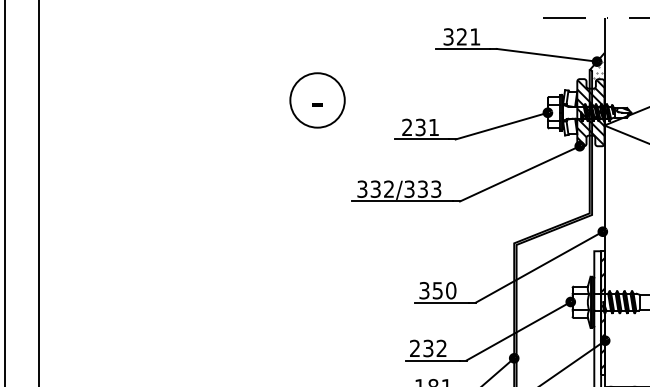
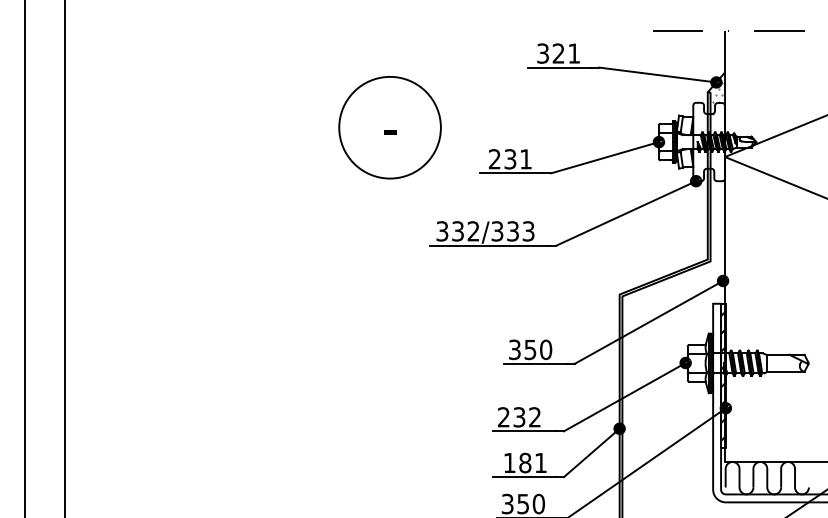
circle: (317, 100) -> (389, 127), size x1.6
hatch: (591, 112) -> (709, 141), removed

